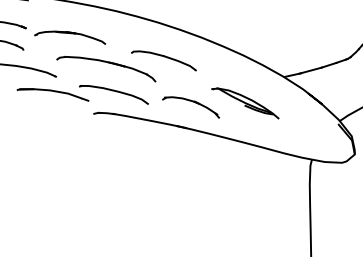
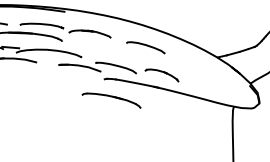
part: (106, 68) -> (111, 100), moved
part: (245, 102) -> (194, 72), removed

